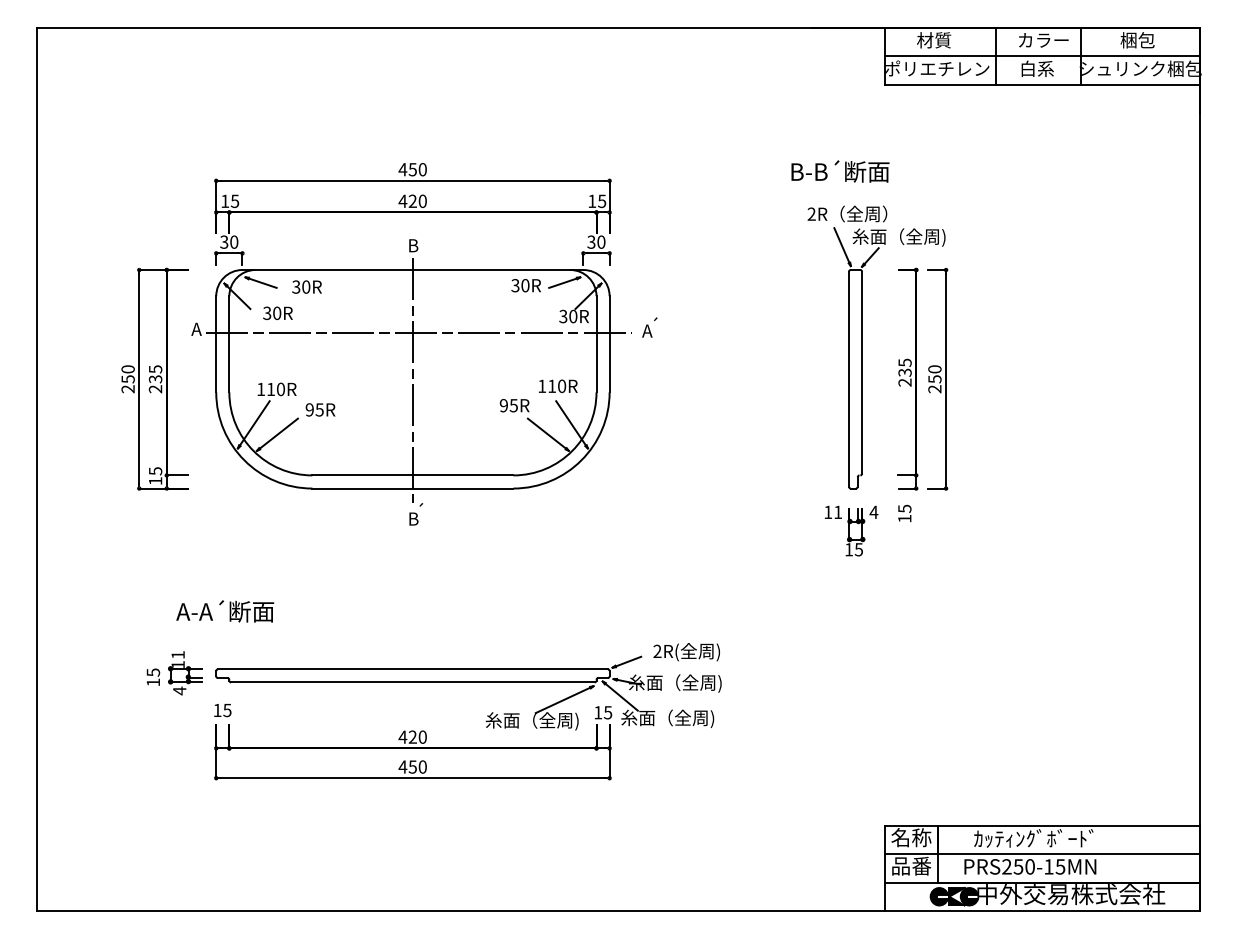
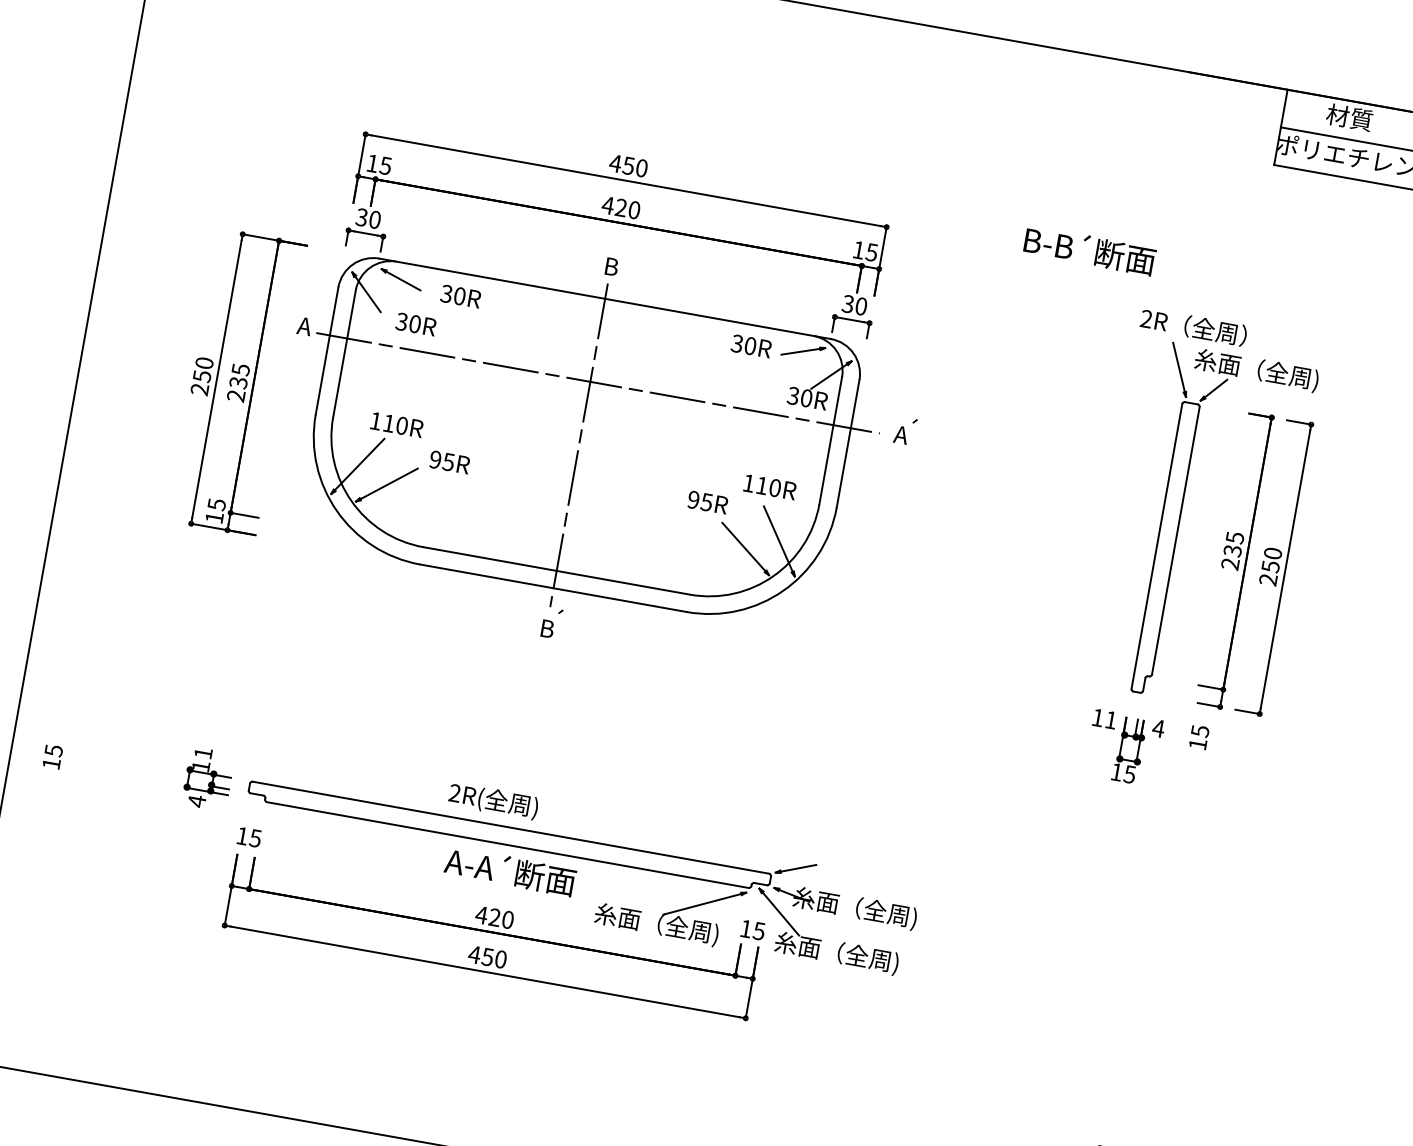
text: (840, 171) -> (1090, 250), moved
text: (225, 611) -> (510, 871), moved
text: (686, 652) -> (493, 801), moved
text: (153, 676) -> (53, 755), moved

